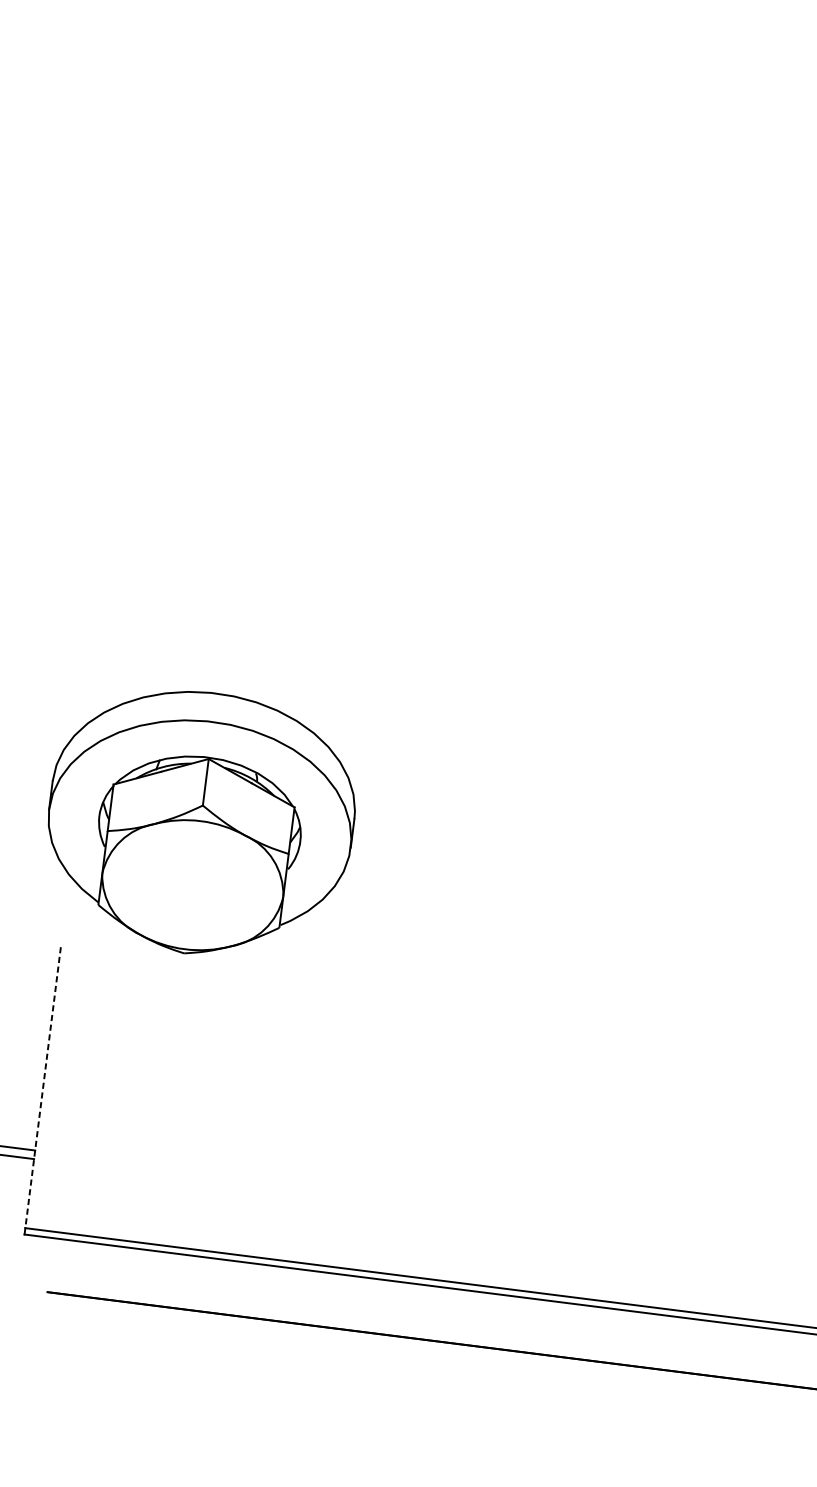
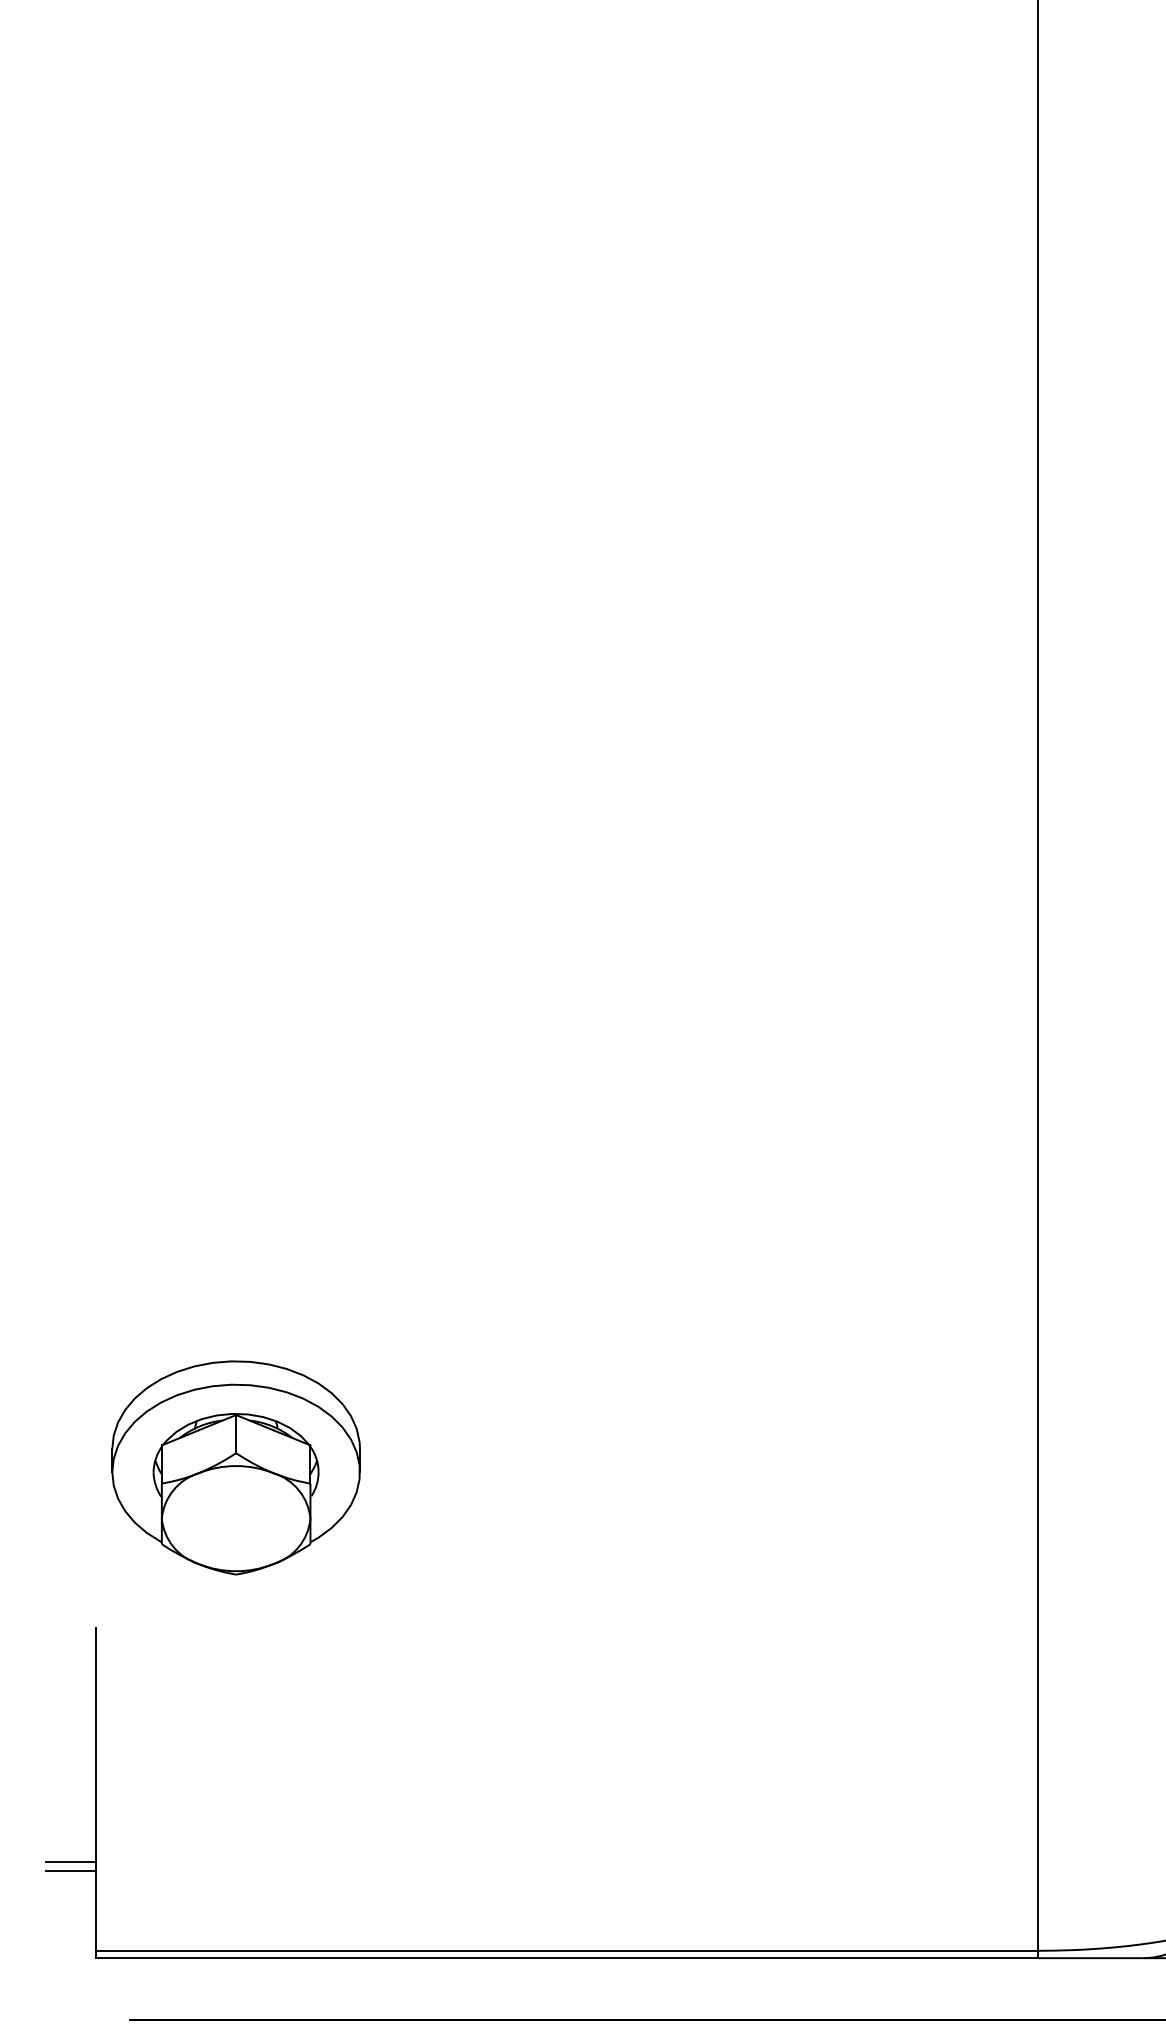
part: (200, 823) -> (235, 1467), size x0.71
line: (42, 1087) -> (95, 1789), dashed -> solid

